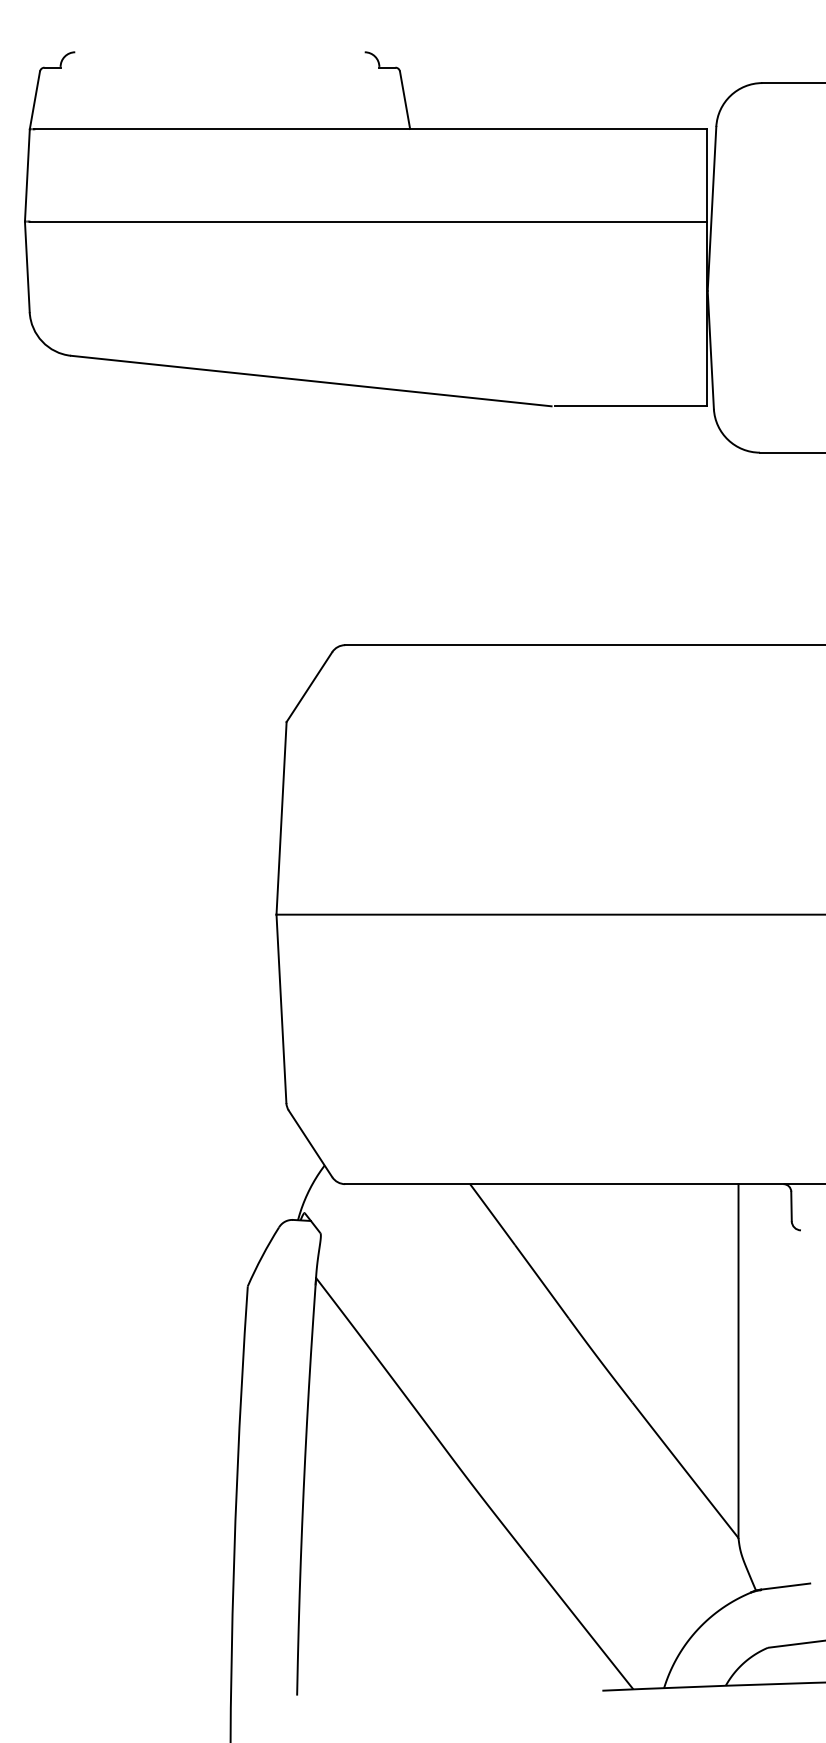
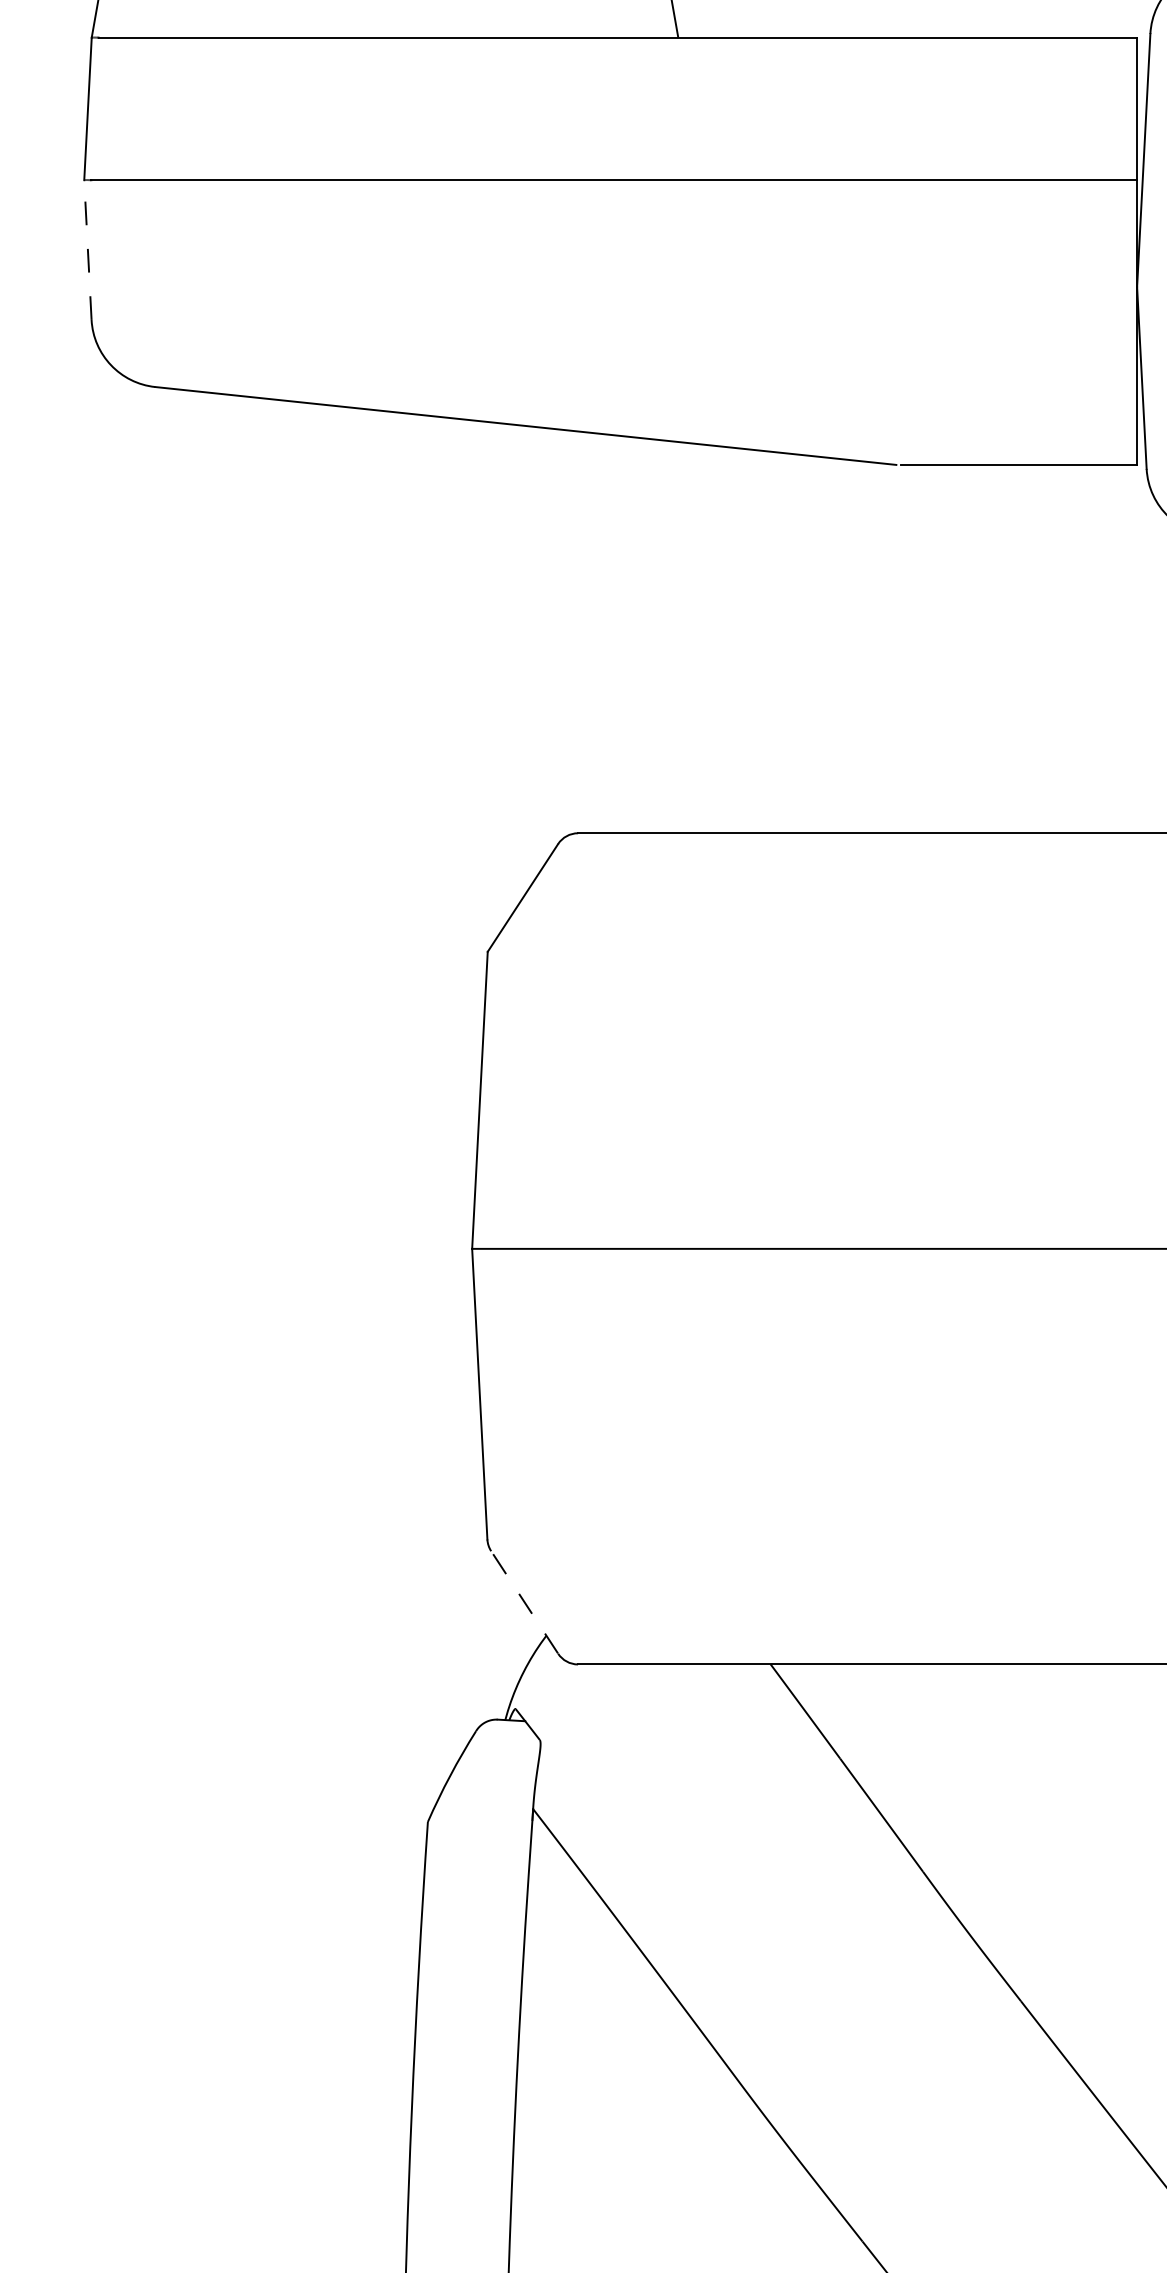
line: (27, 266) -> (88, 249), solid -> dashed
line: (310, 1143) -> (524, 1601), solid -> dashed

